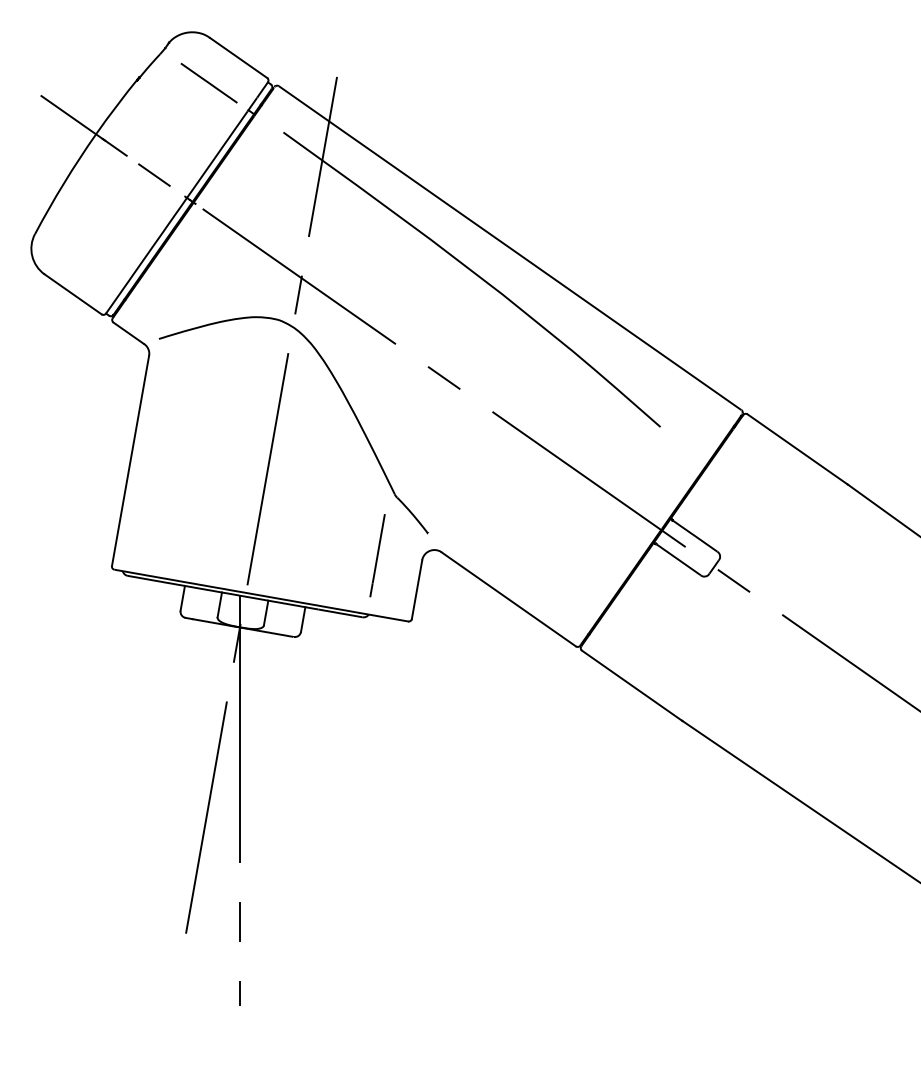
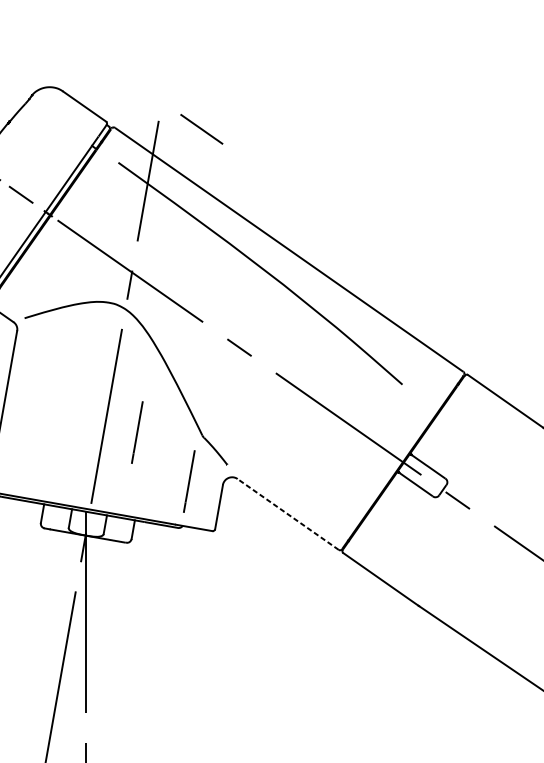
line: (208, 82) -> (201, 128), moved
line: (308, 490) -> (137, 432), added
line: (508, 599) -> (287, 514), solid -> dashed

